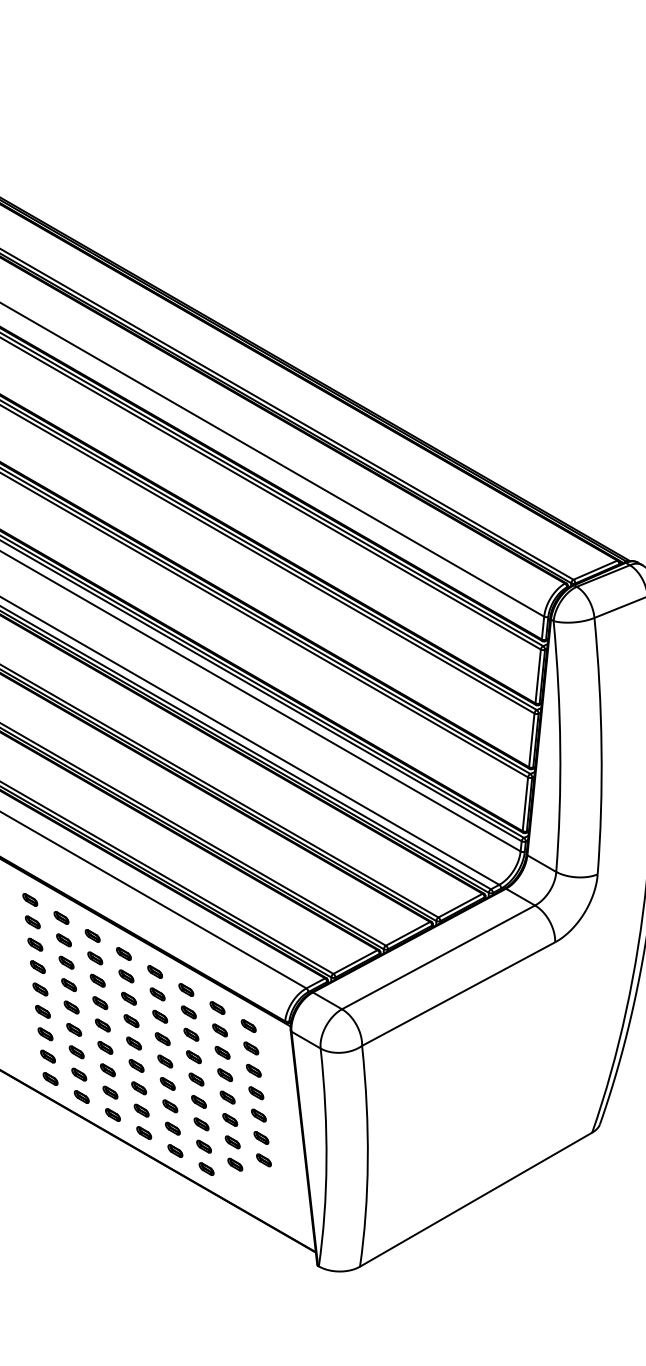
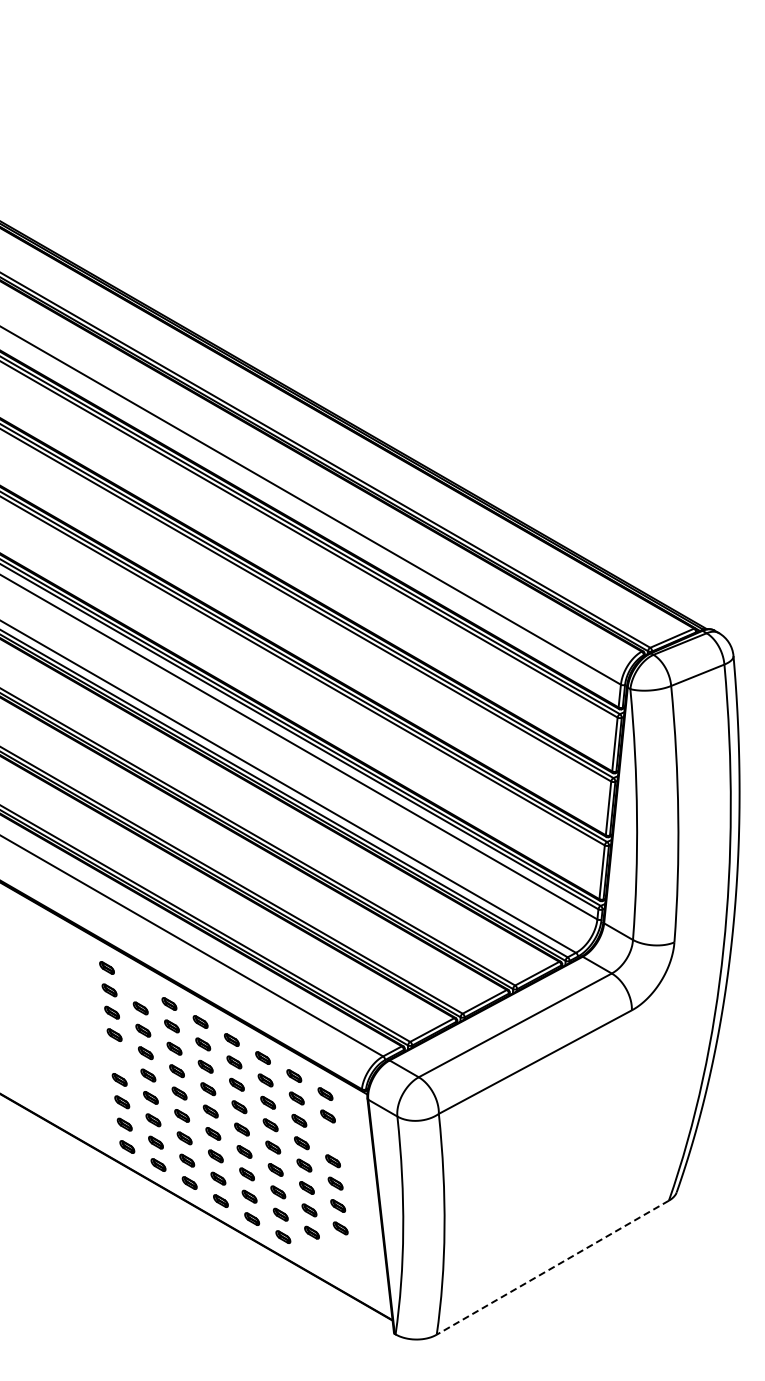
part: (61, 917) -> (138, 985), removed
part: (40, 989) -> (117, 1057), removed
part: (253, 1070) -> (330, 1138), removed
line: (475, 1199) -> (552, 1267), solid -> dashed

